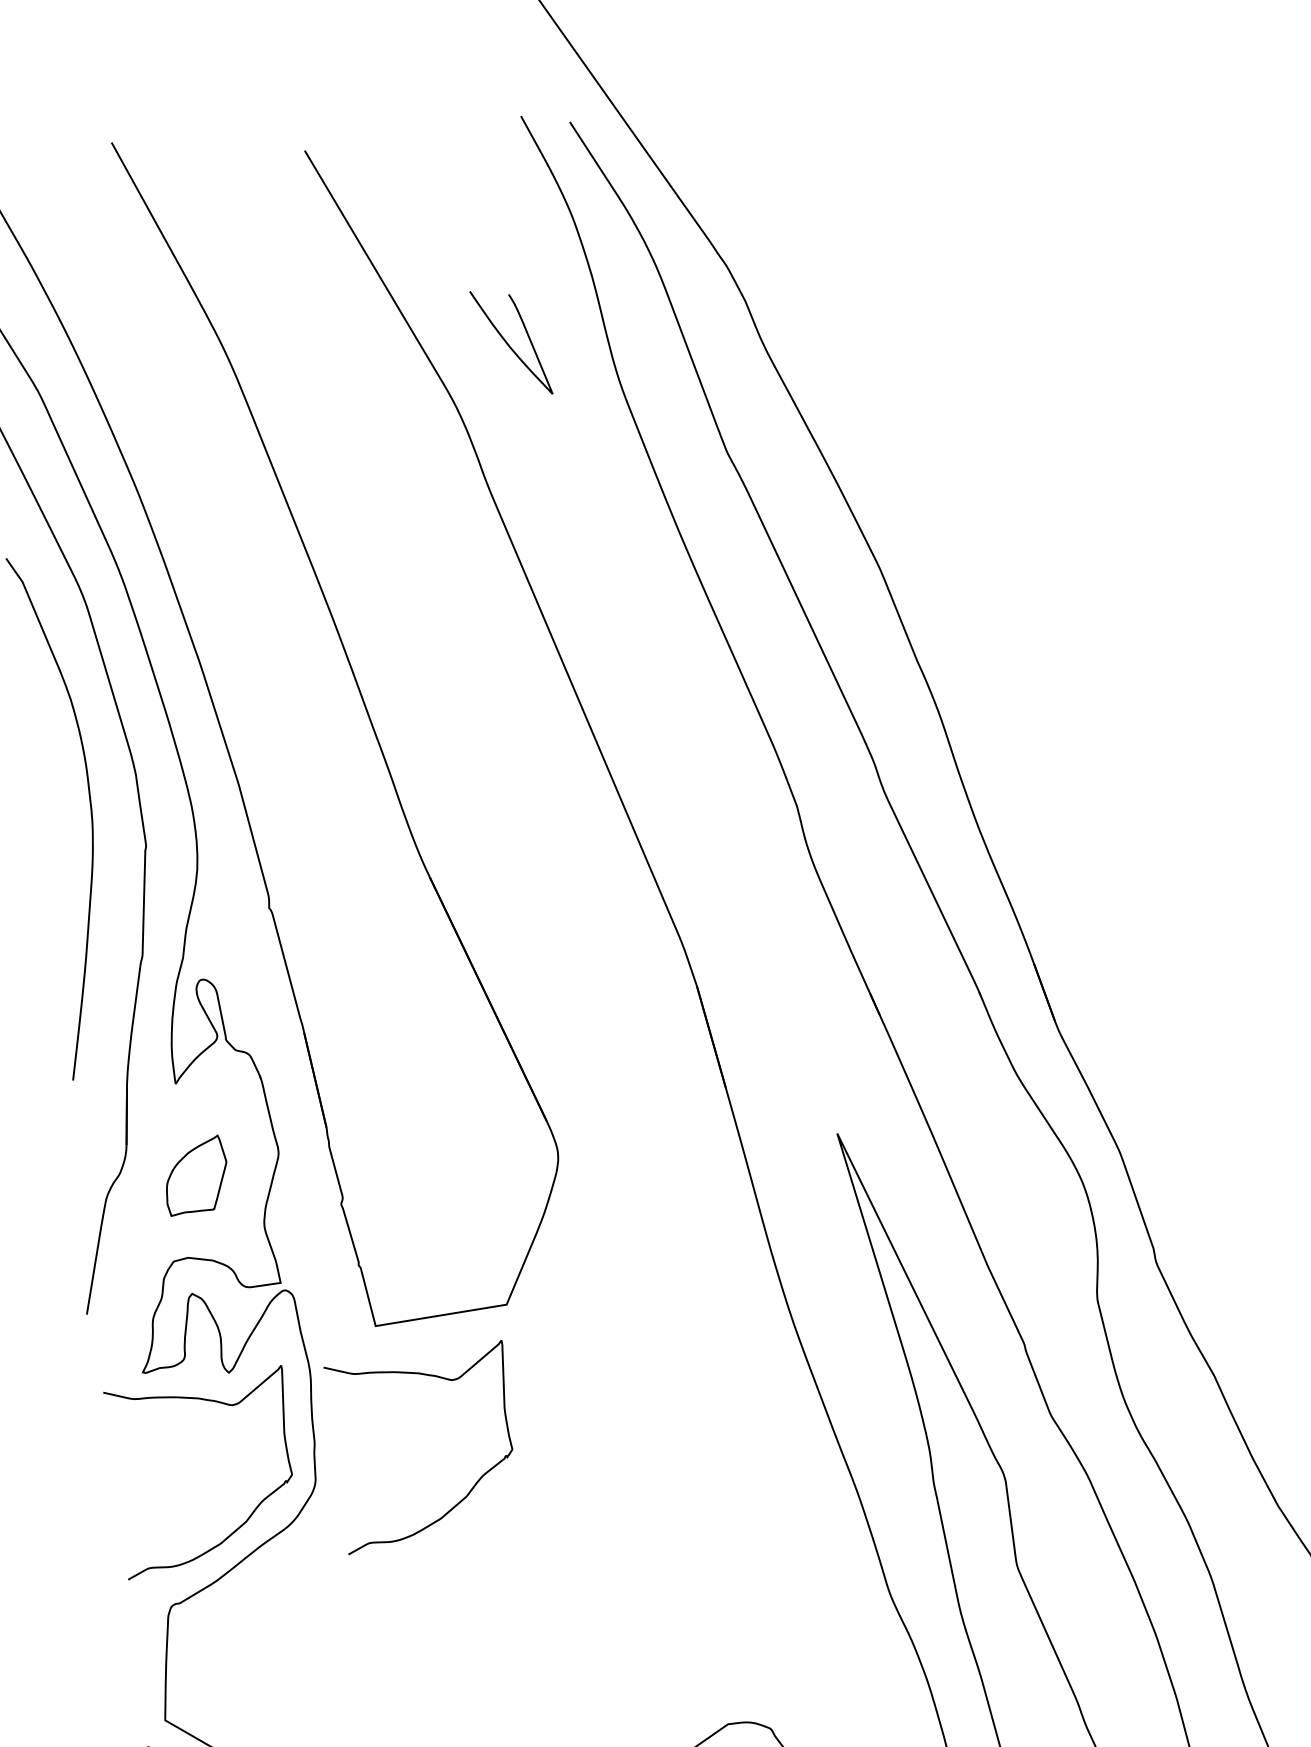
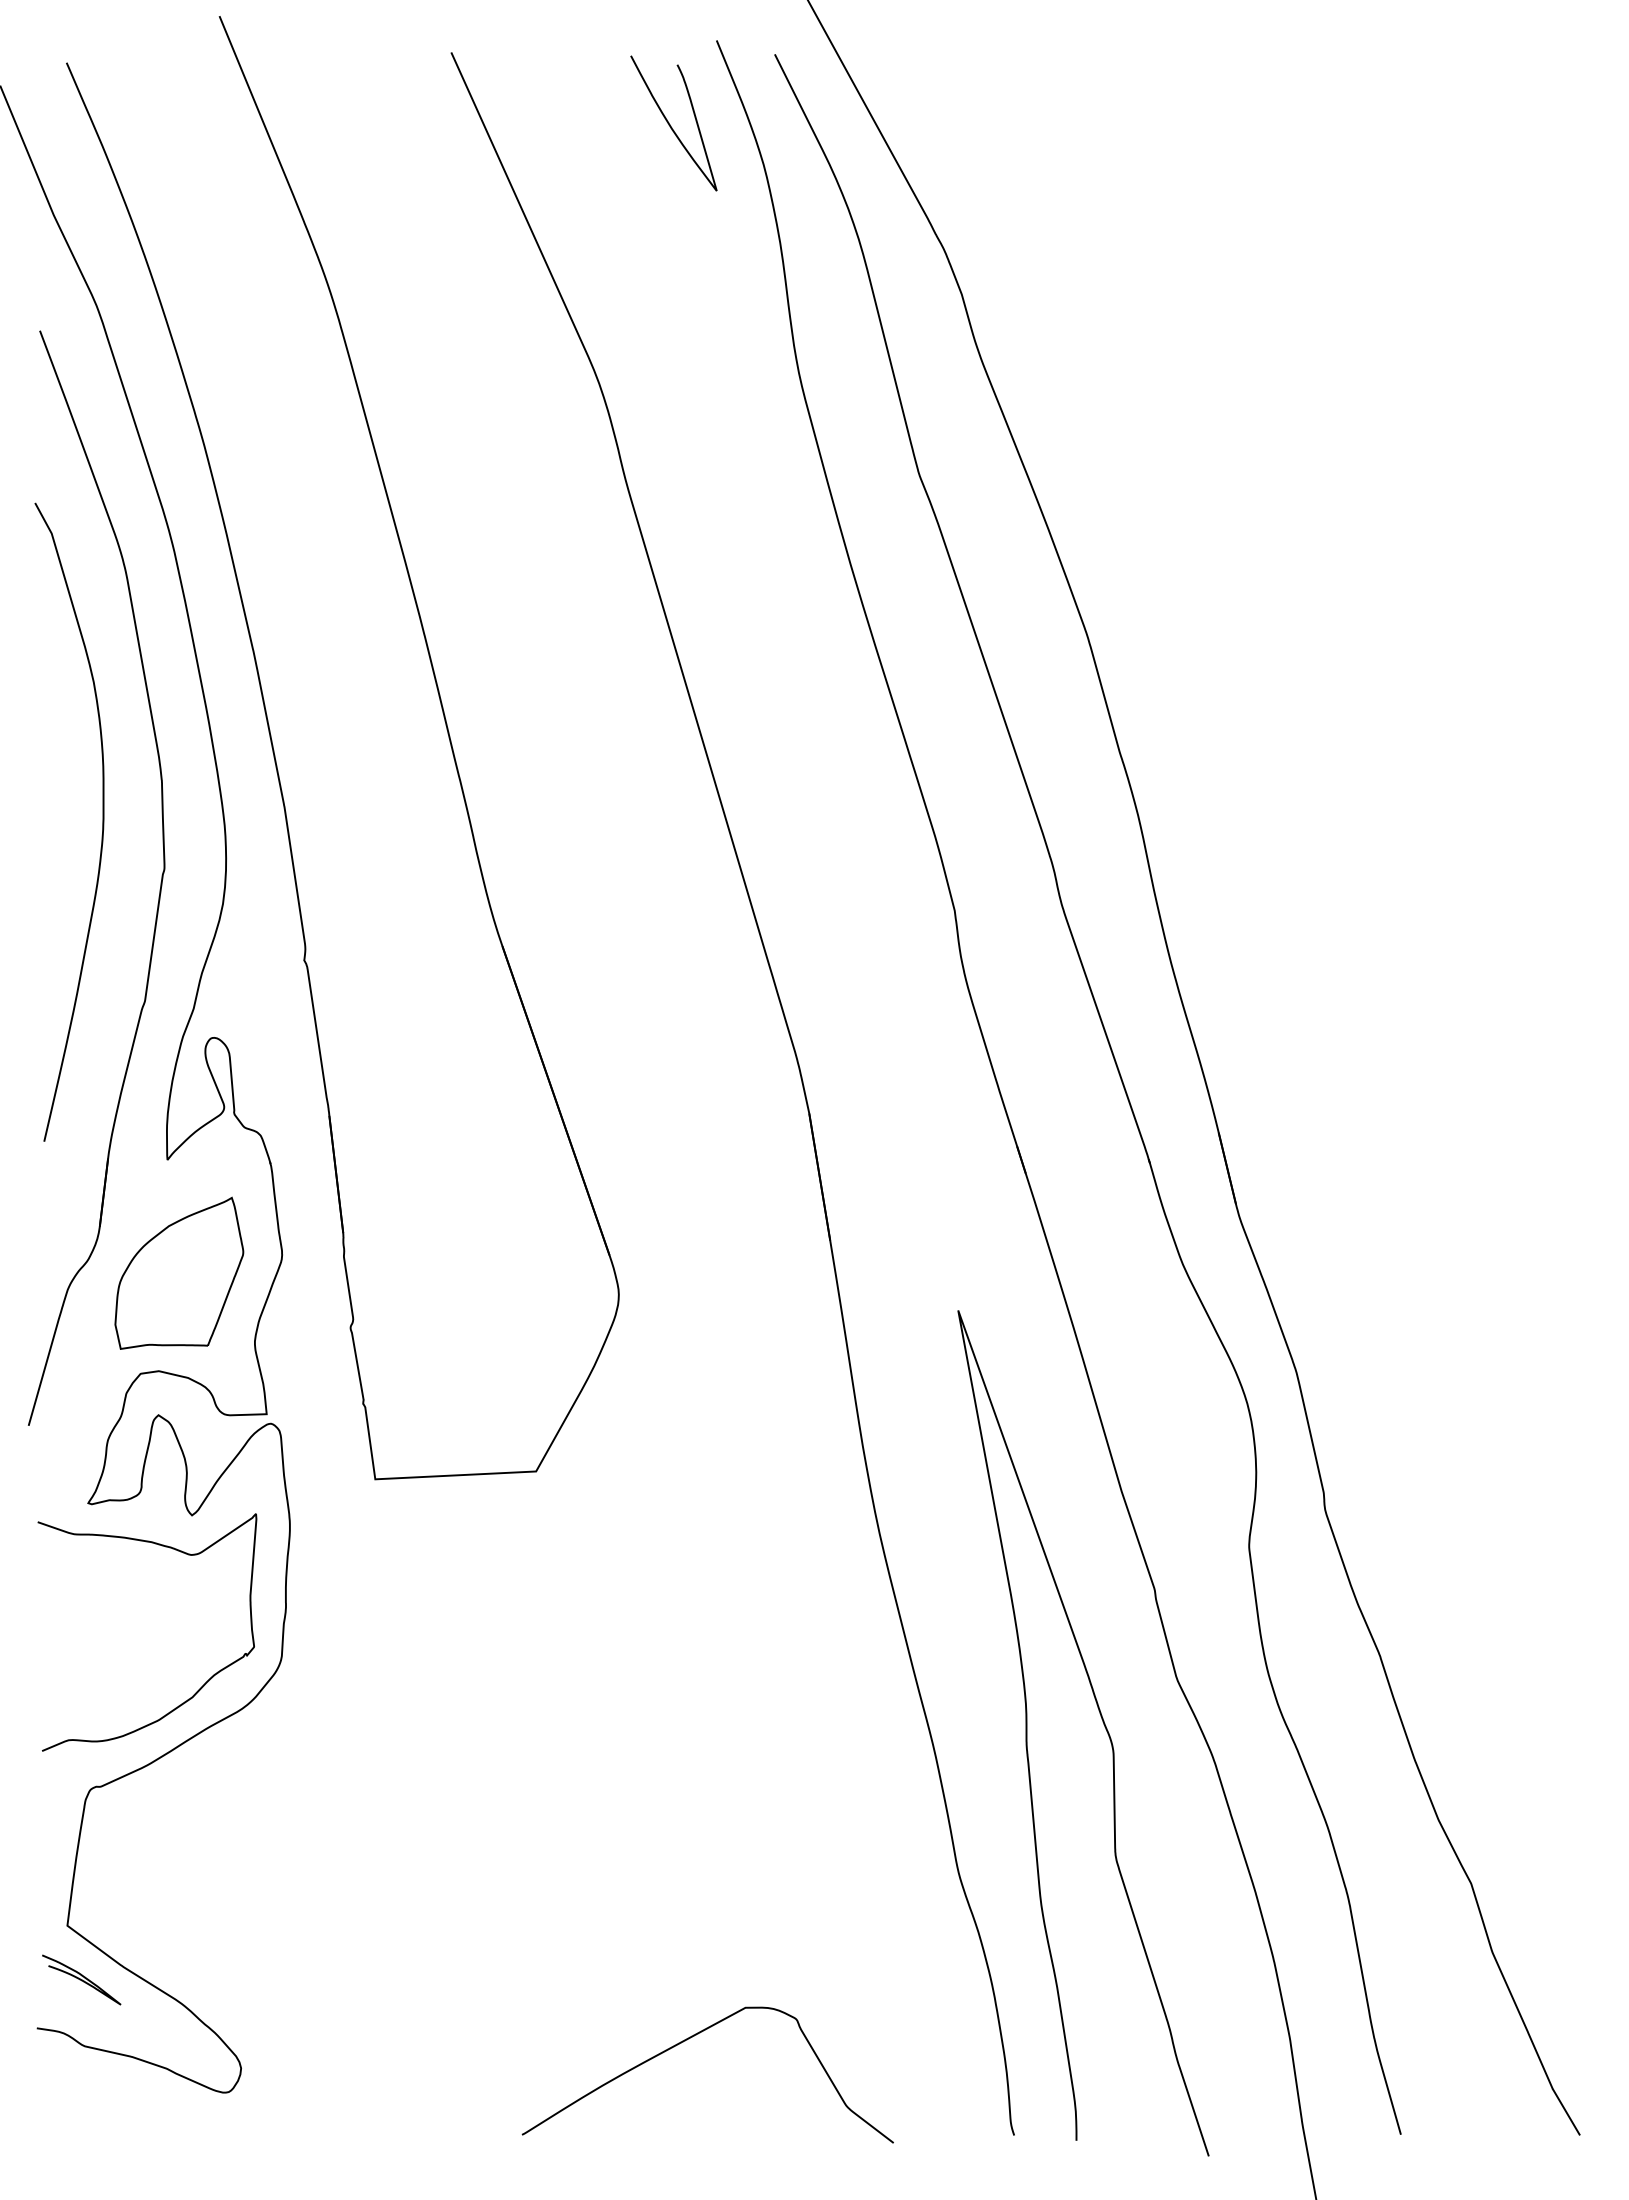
curve: (508, 343) -> (670, 124), moved
part: (196, 1175) -> (179, 1272), size x1.67
curve: (472, 1486) -> (470, 1686), removed

